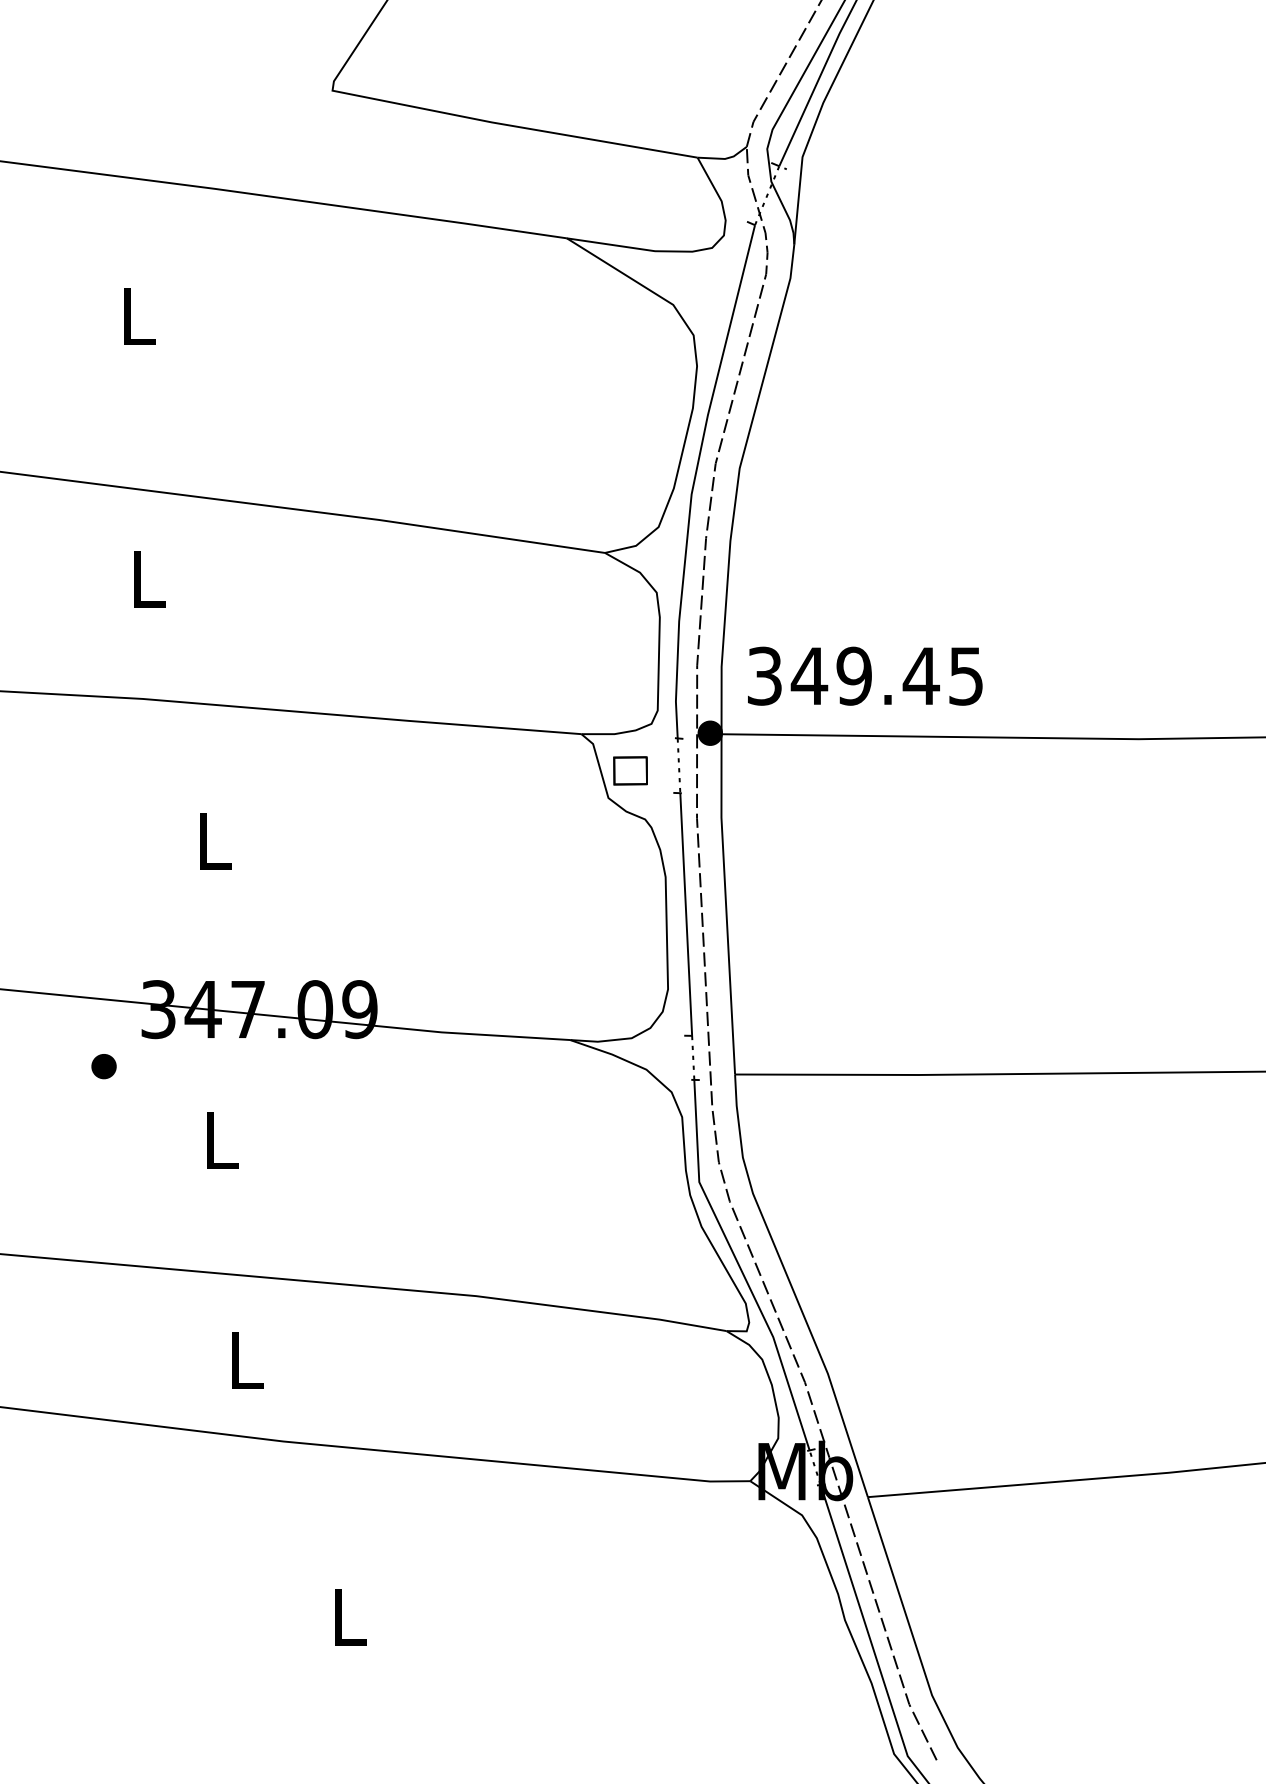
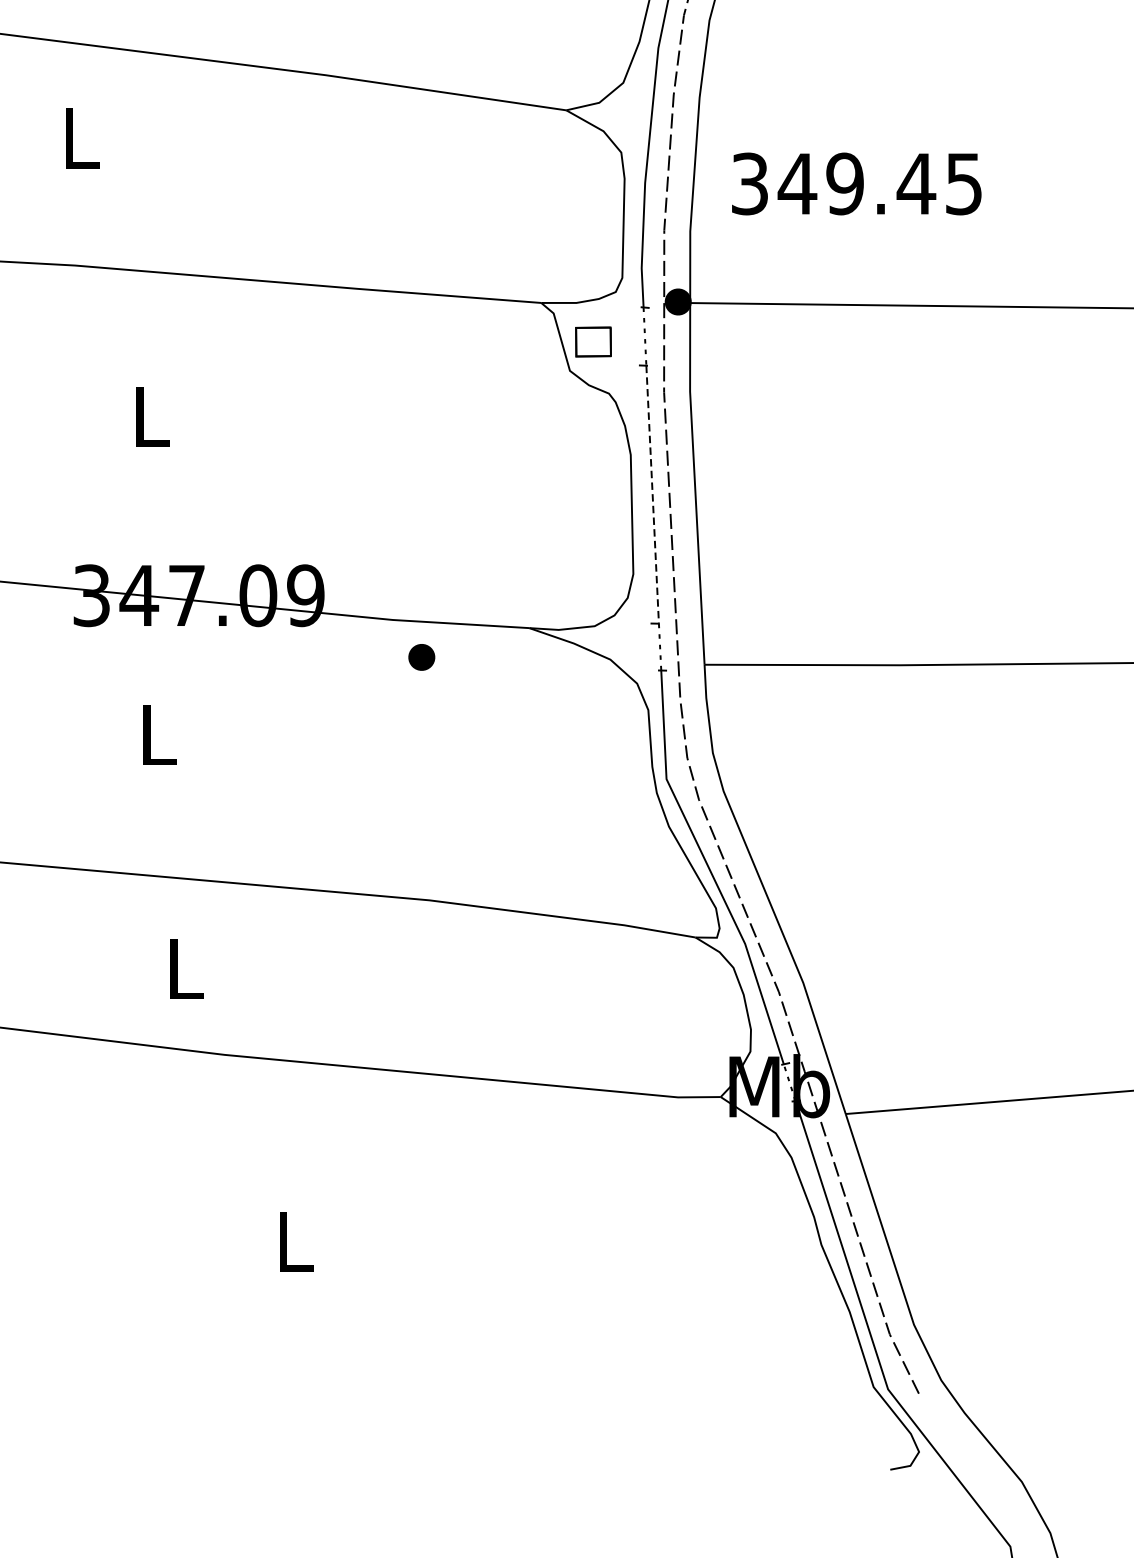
text: (865, 675) -> (857, 183), moved
line: (686, 914) -> (652, 494), solid -> dashed
part: (103, 1066) -> (421, 657), moved

